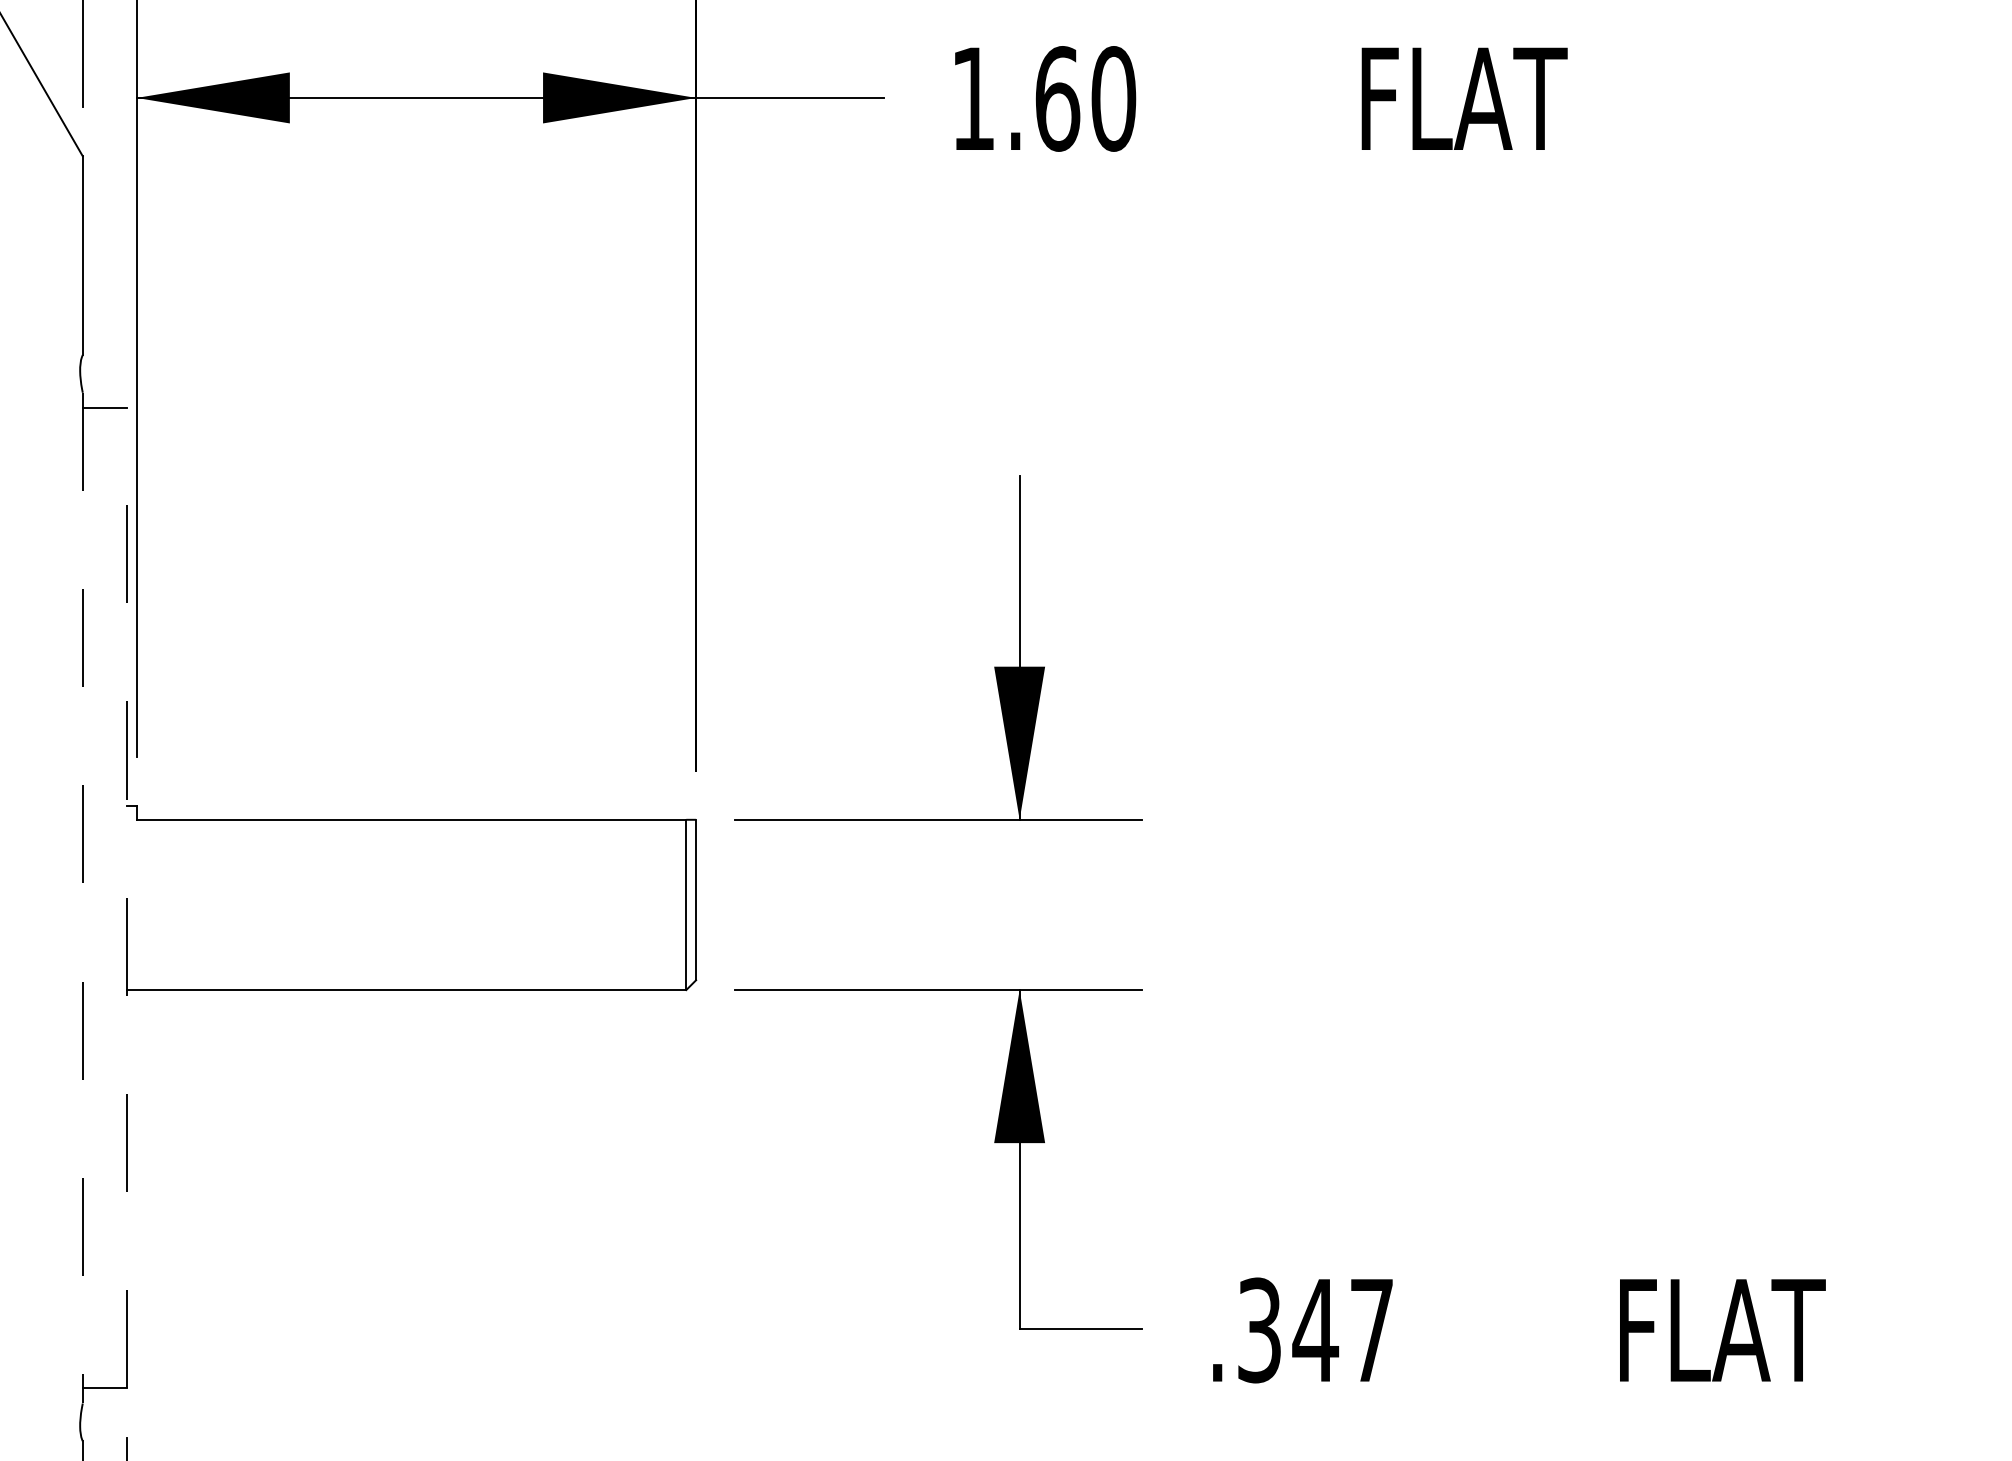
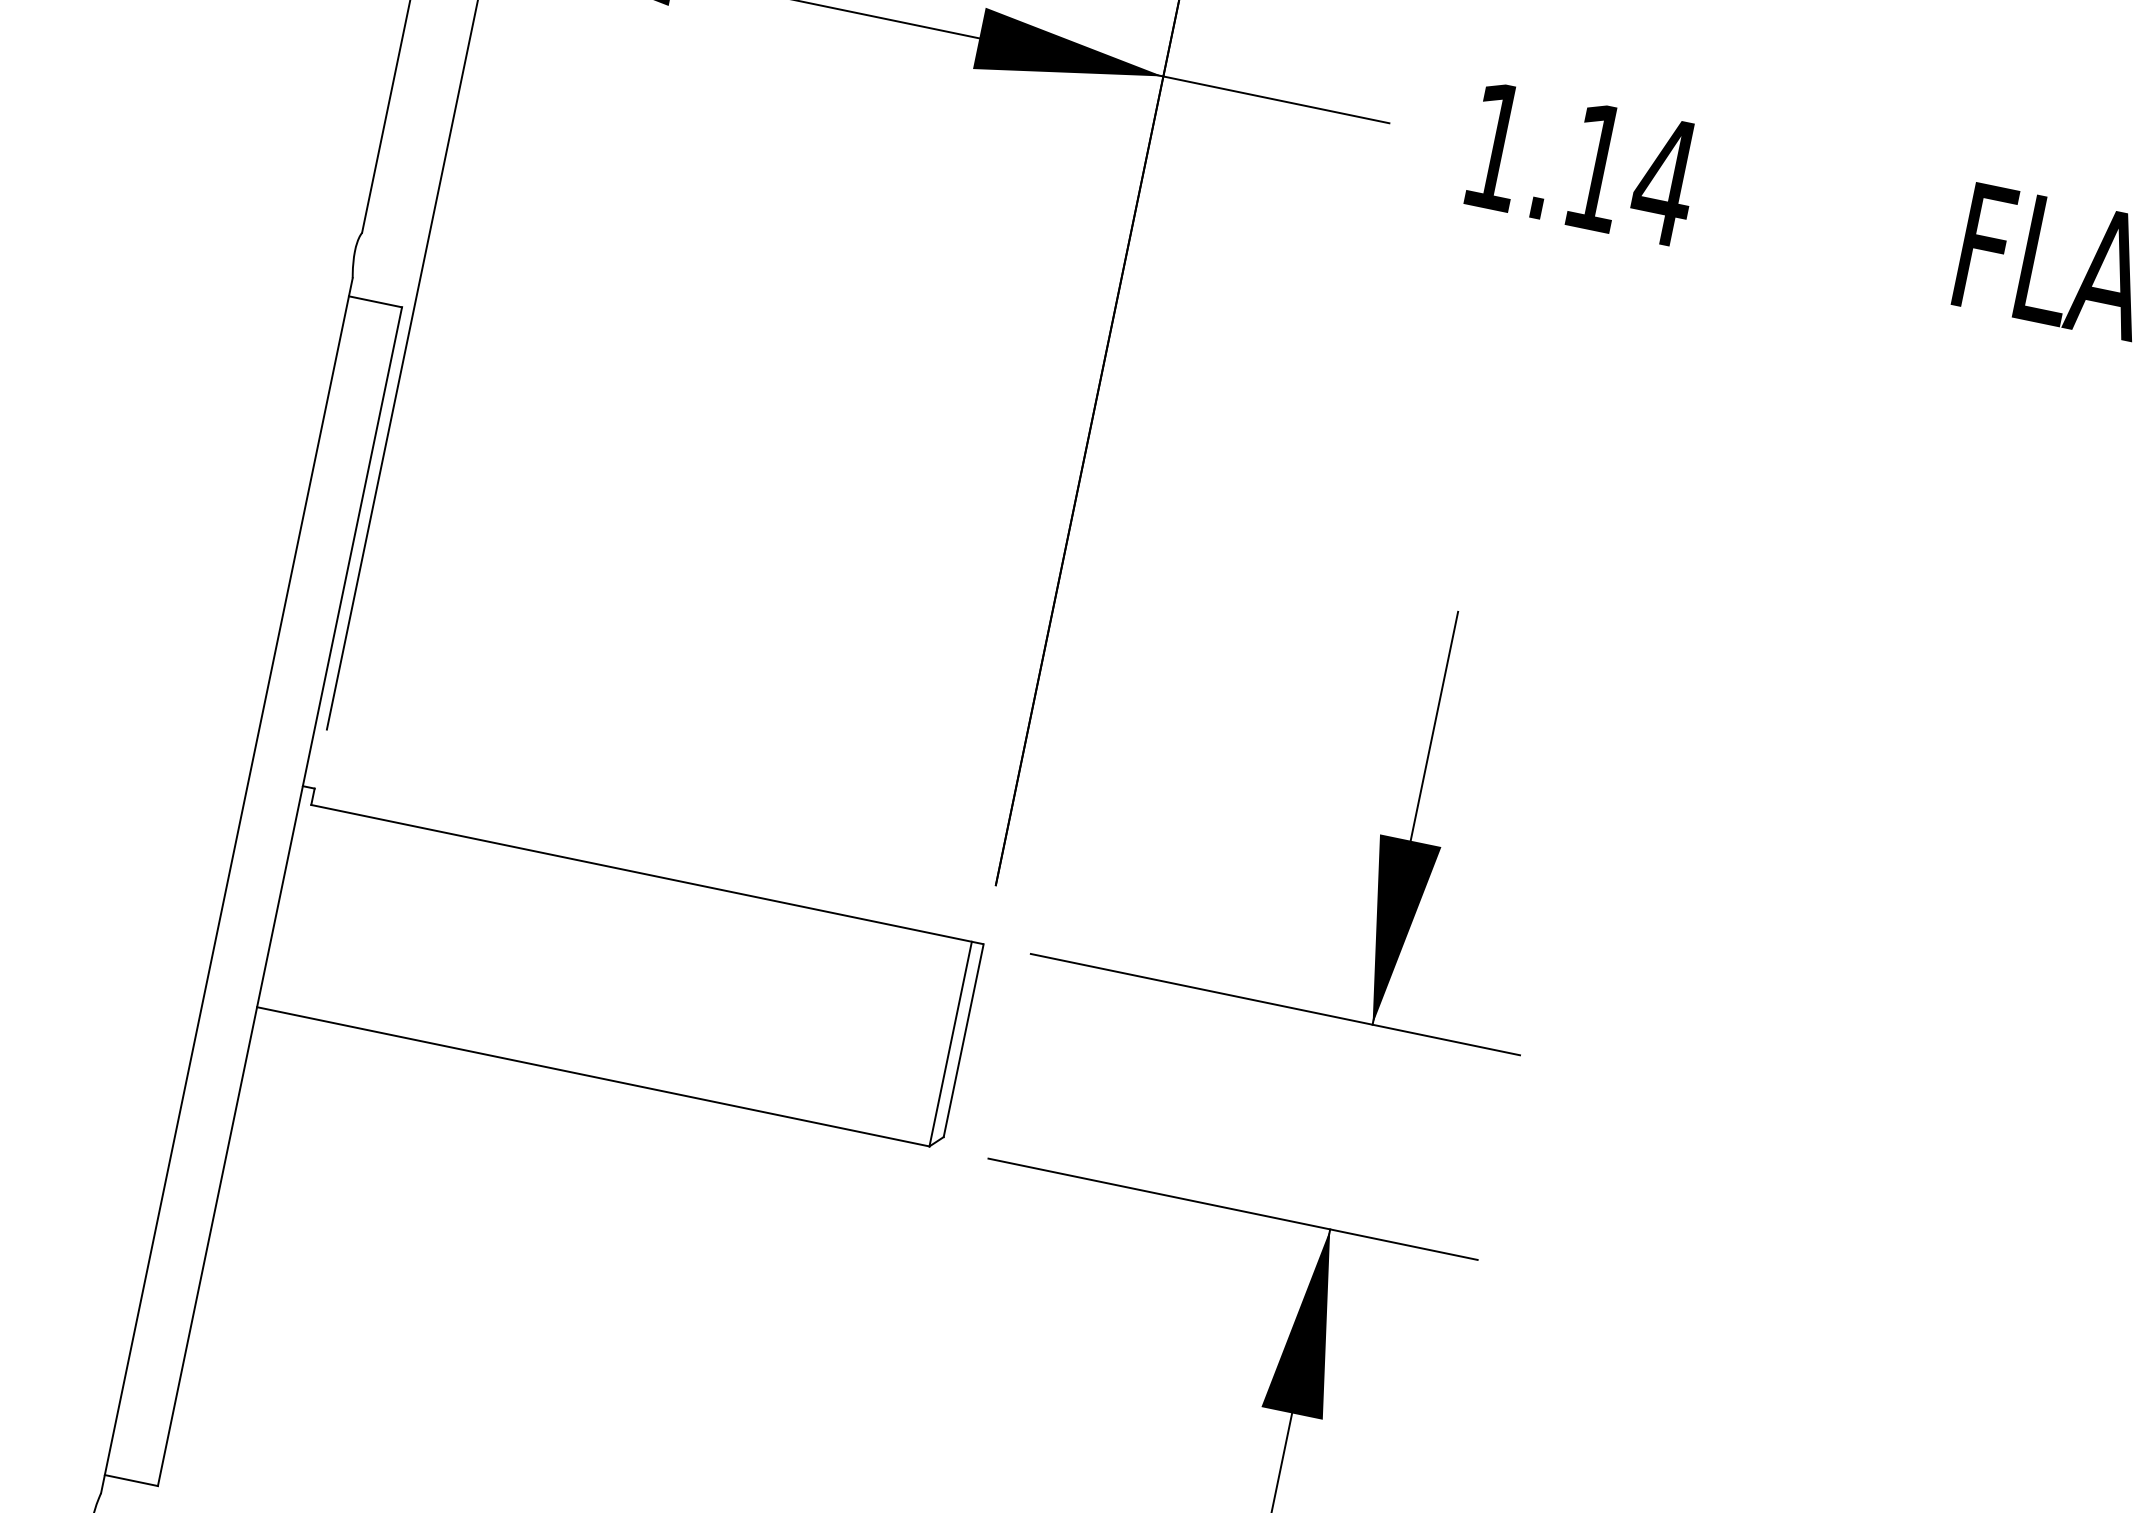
text: (1086, 98) -> (1632, 174), 1.60 -> 1.14
line: (126, 897) -> (279, 895), dashed -> solid
line: (82, 898) -> (226, 886), dashed -> solid

